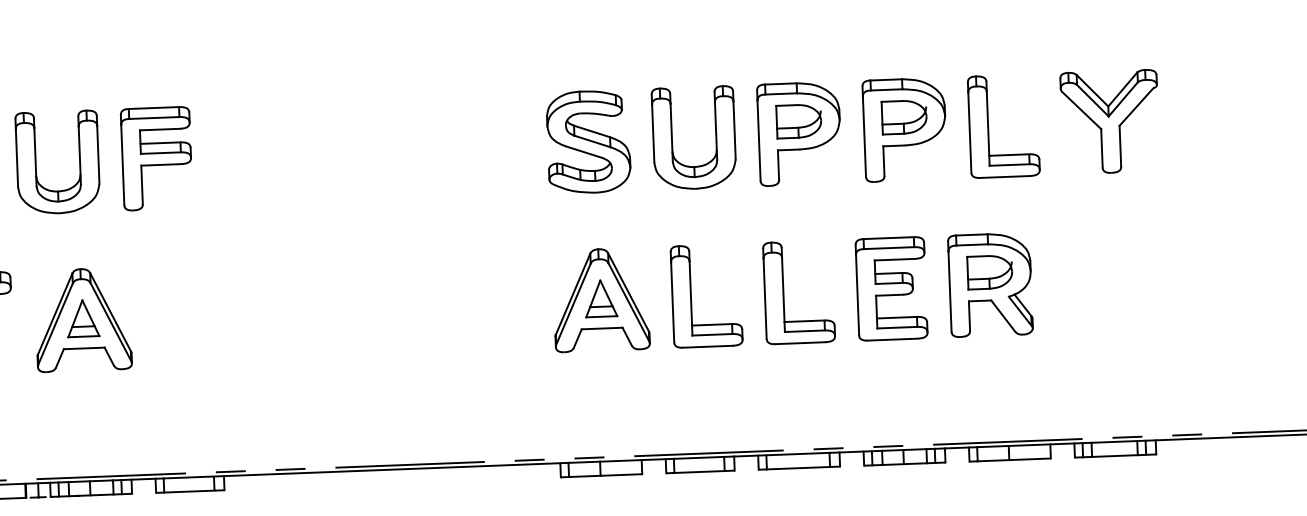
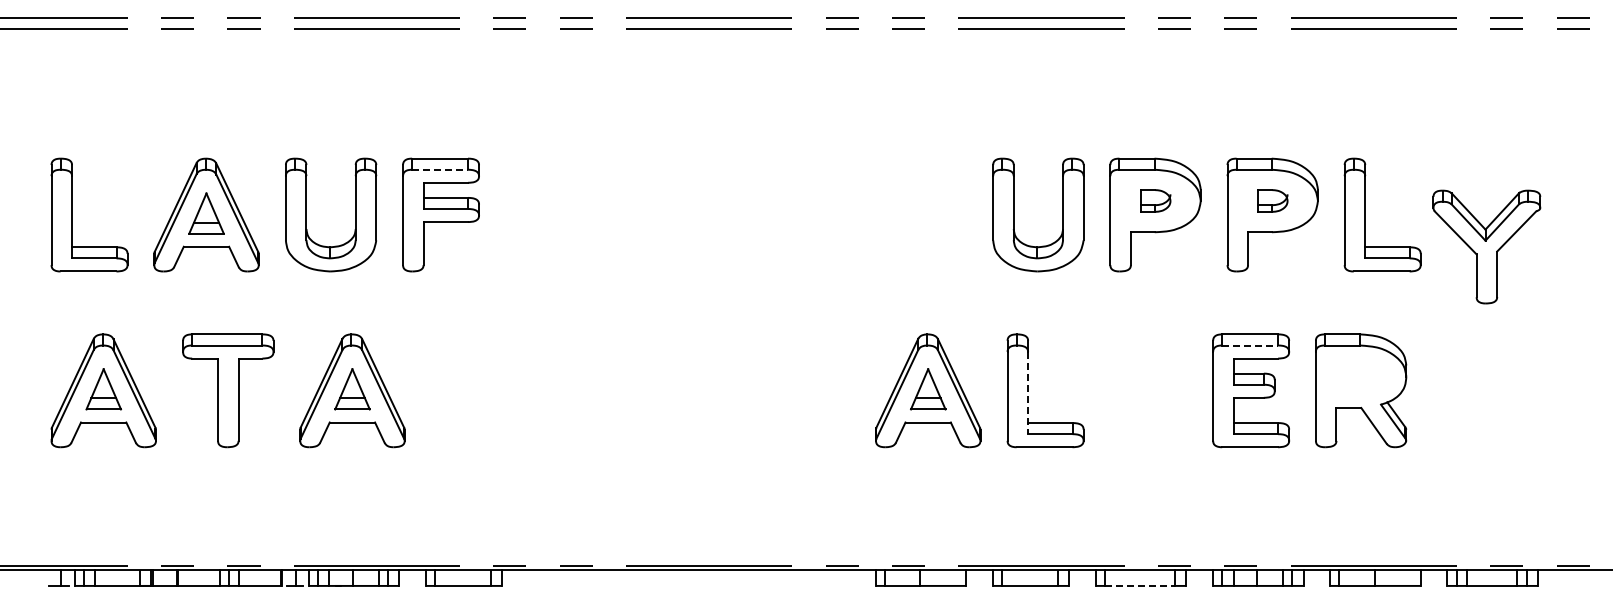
part: (904, 116) -> (1272, 200), size x0.6
line: (154, 117) -> (440, 169), solid -> dashed
part: (798, 120) -> (1155, 200), size x0.6
part: (1109, 121) -> (1486, 246), moved
part: (588, 141) -> (921, 214), removed
line: (889, 248) -> (1250, 345), solid -> dashed
part: (989, 272) -> (1360, 376), removed
part: (783, 292) -> (1131, 390), removed
line: (691, 298) -> (1028, 393), solid -> dashed
line: (798, 467) -> (1140, 585), solid -> dashed

